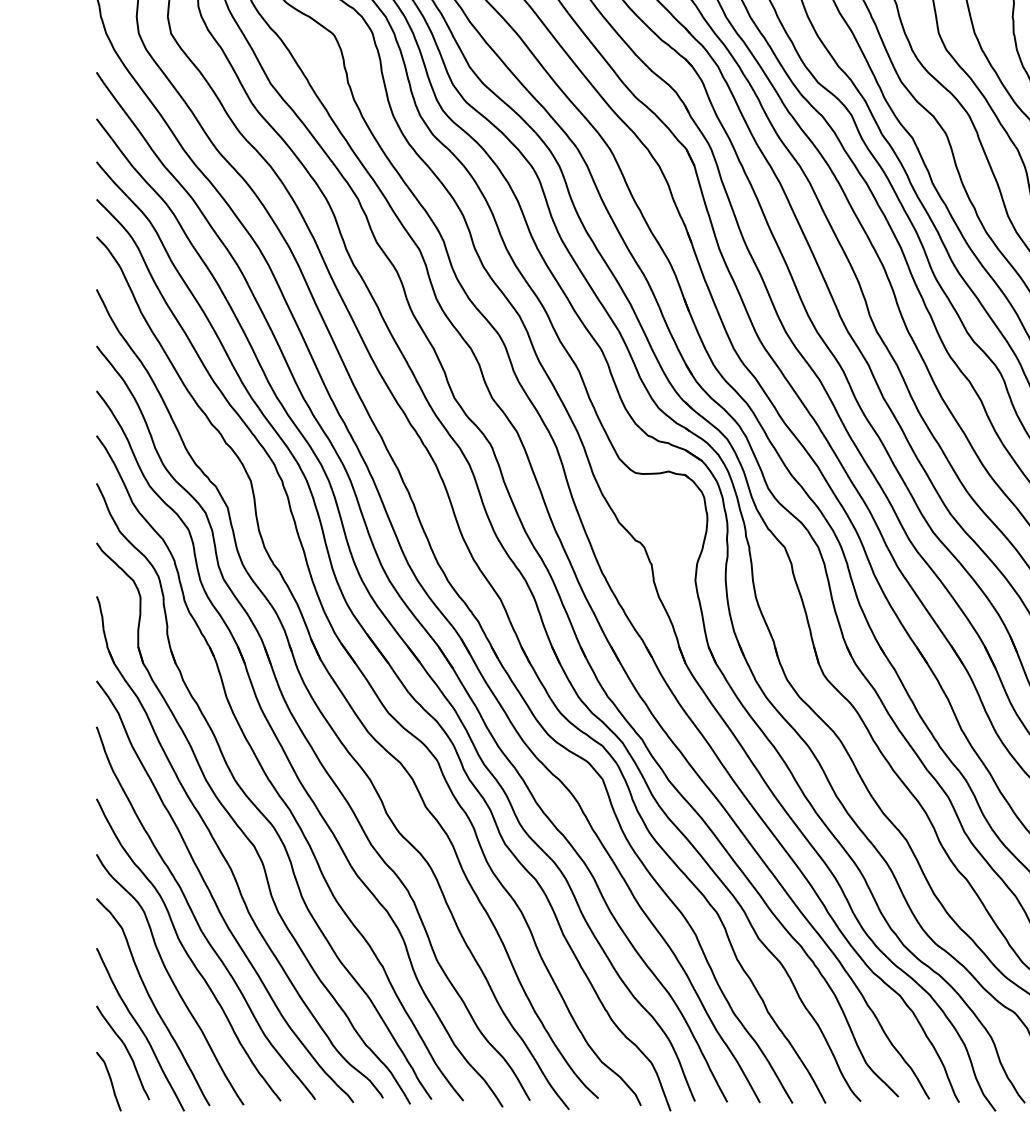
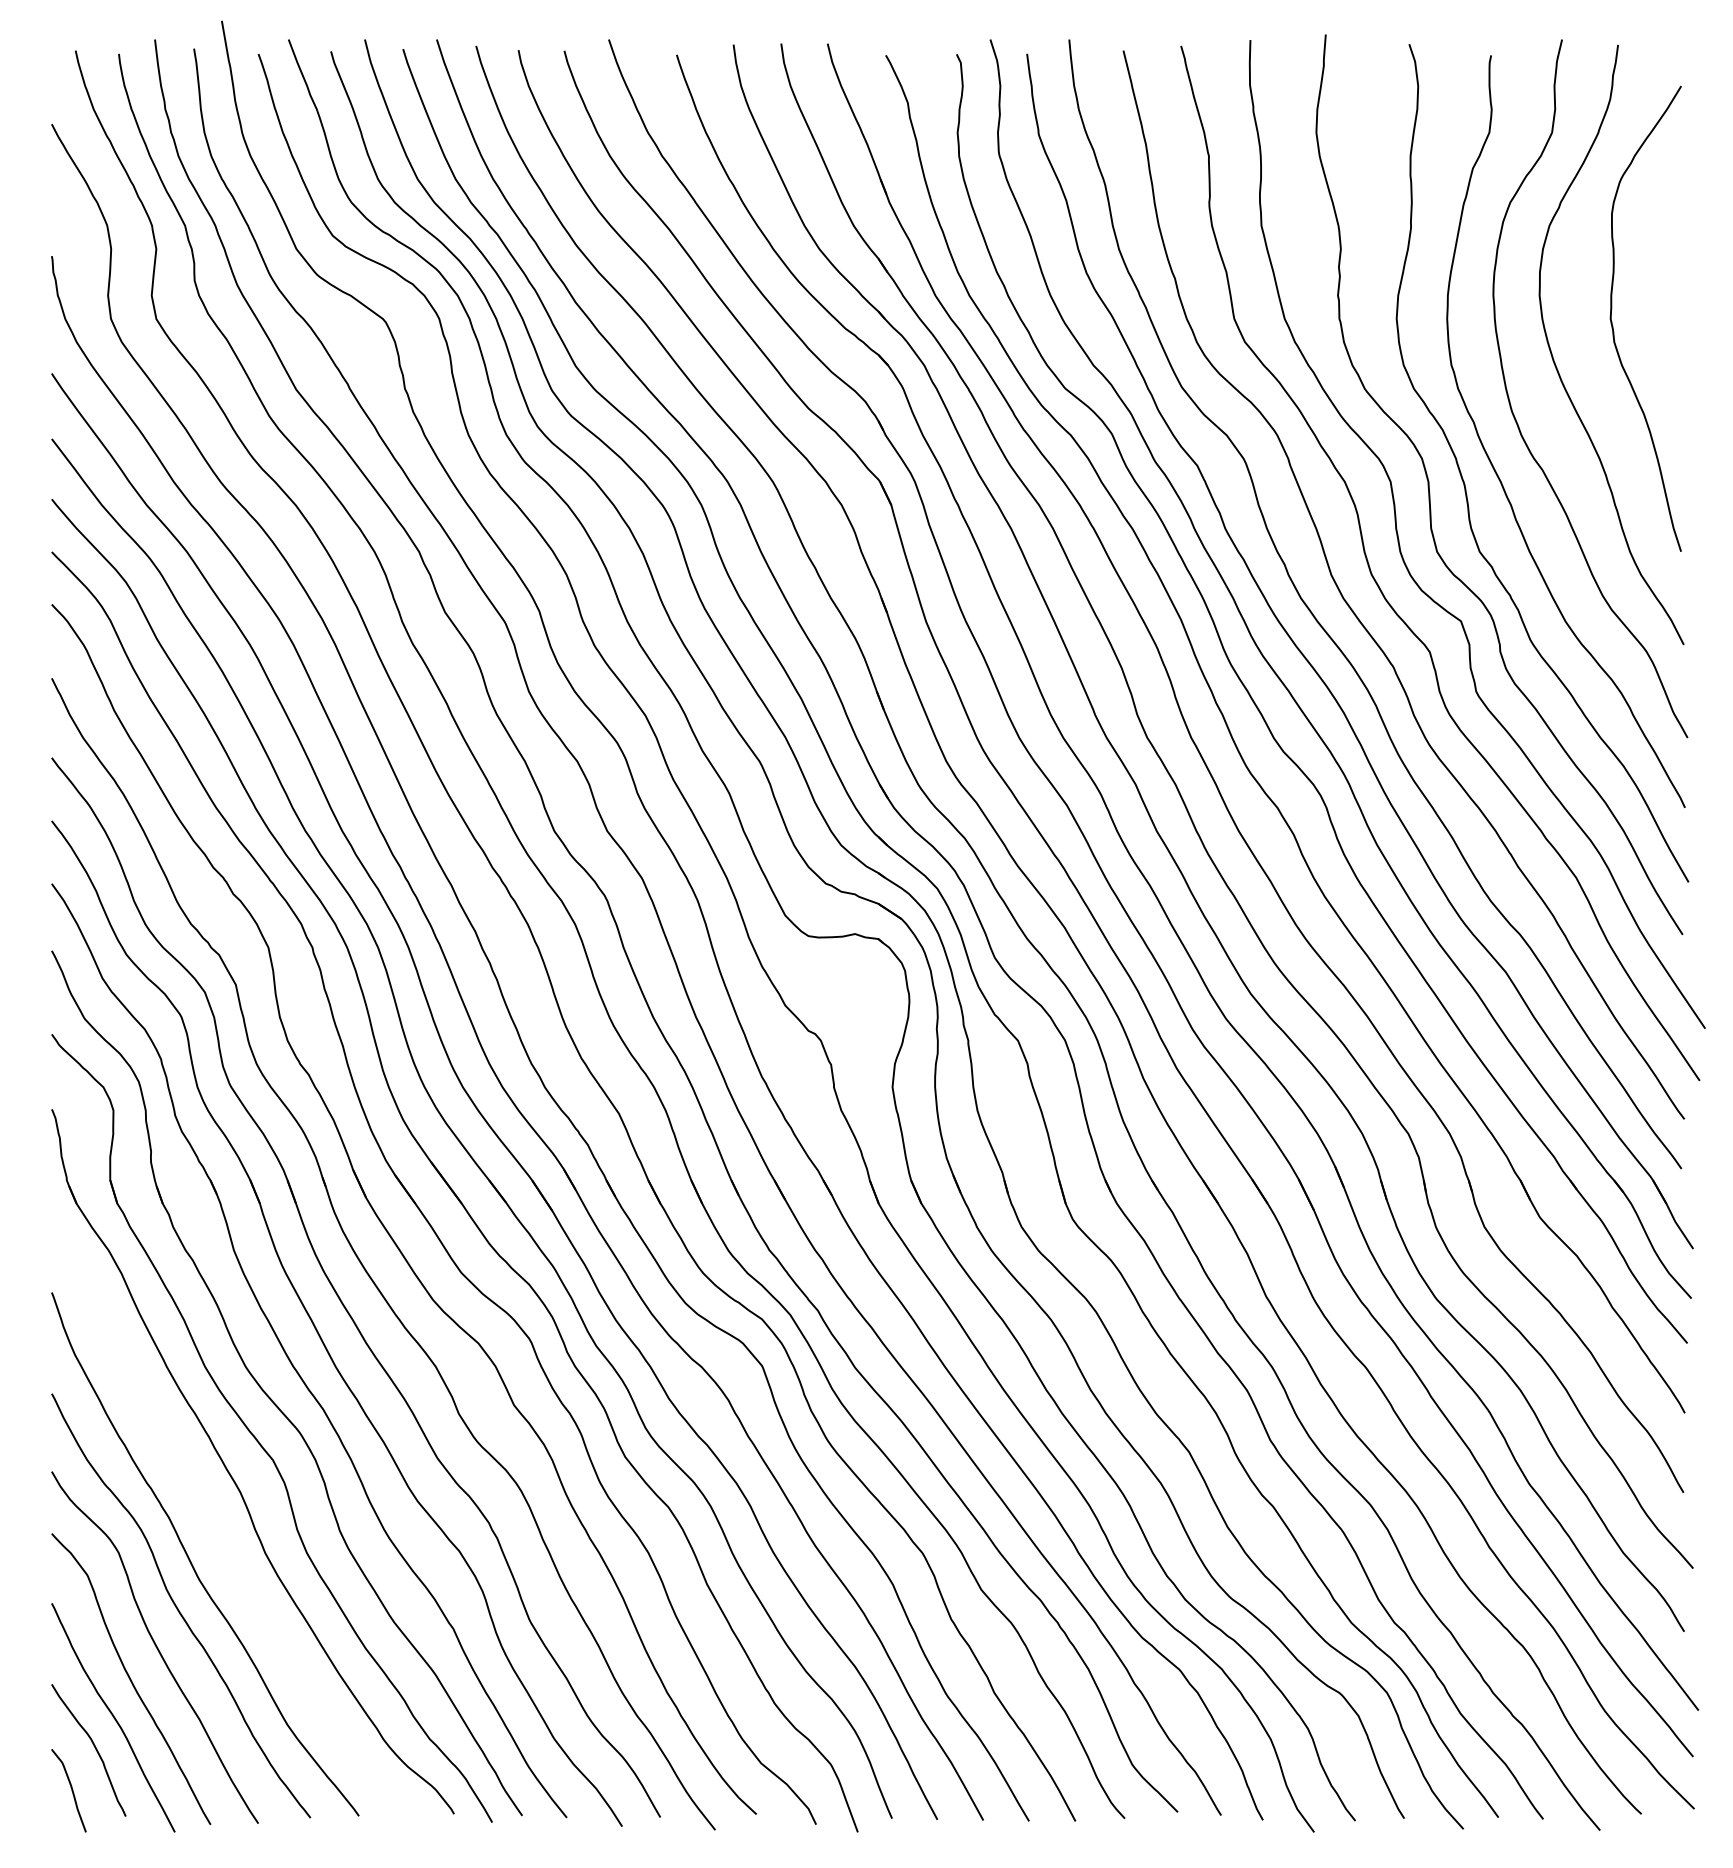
curve: (213, 897) -> (215, 1531), removed

